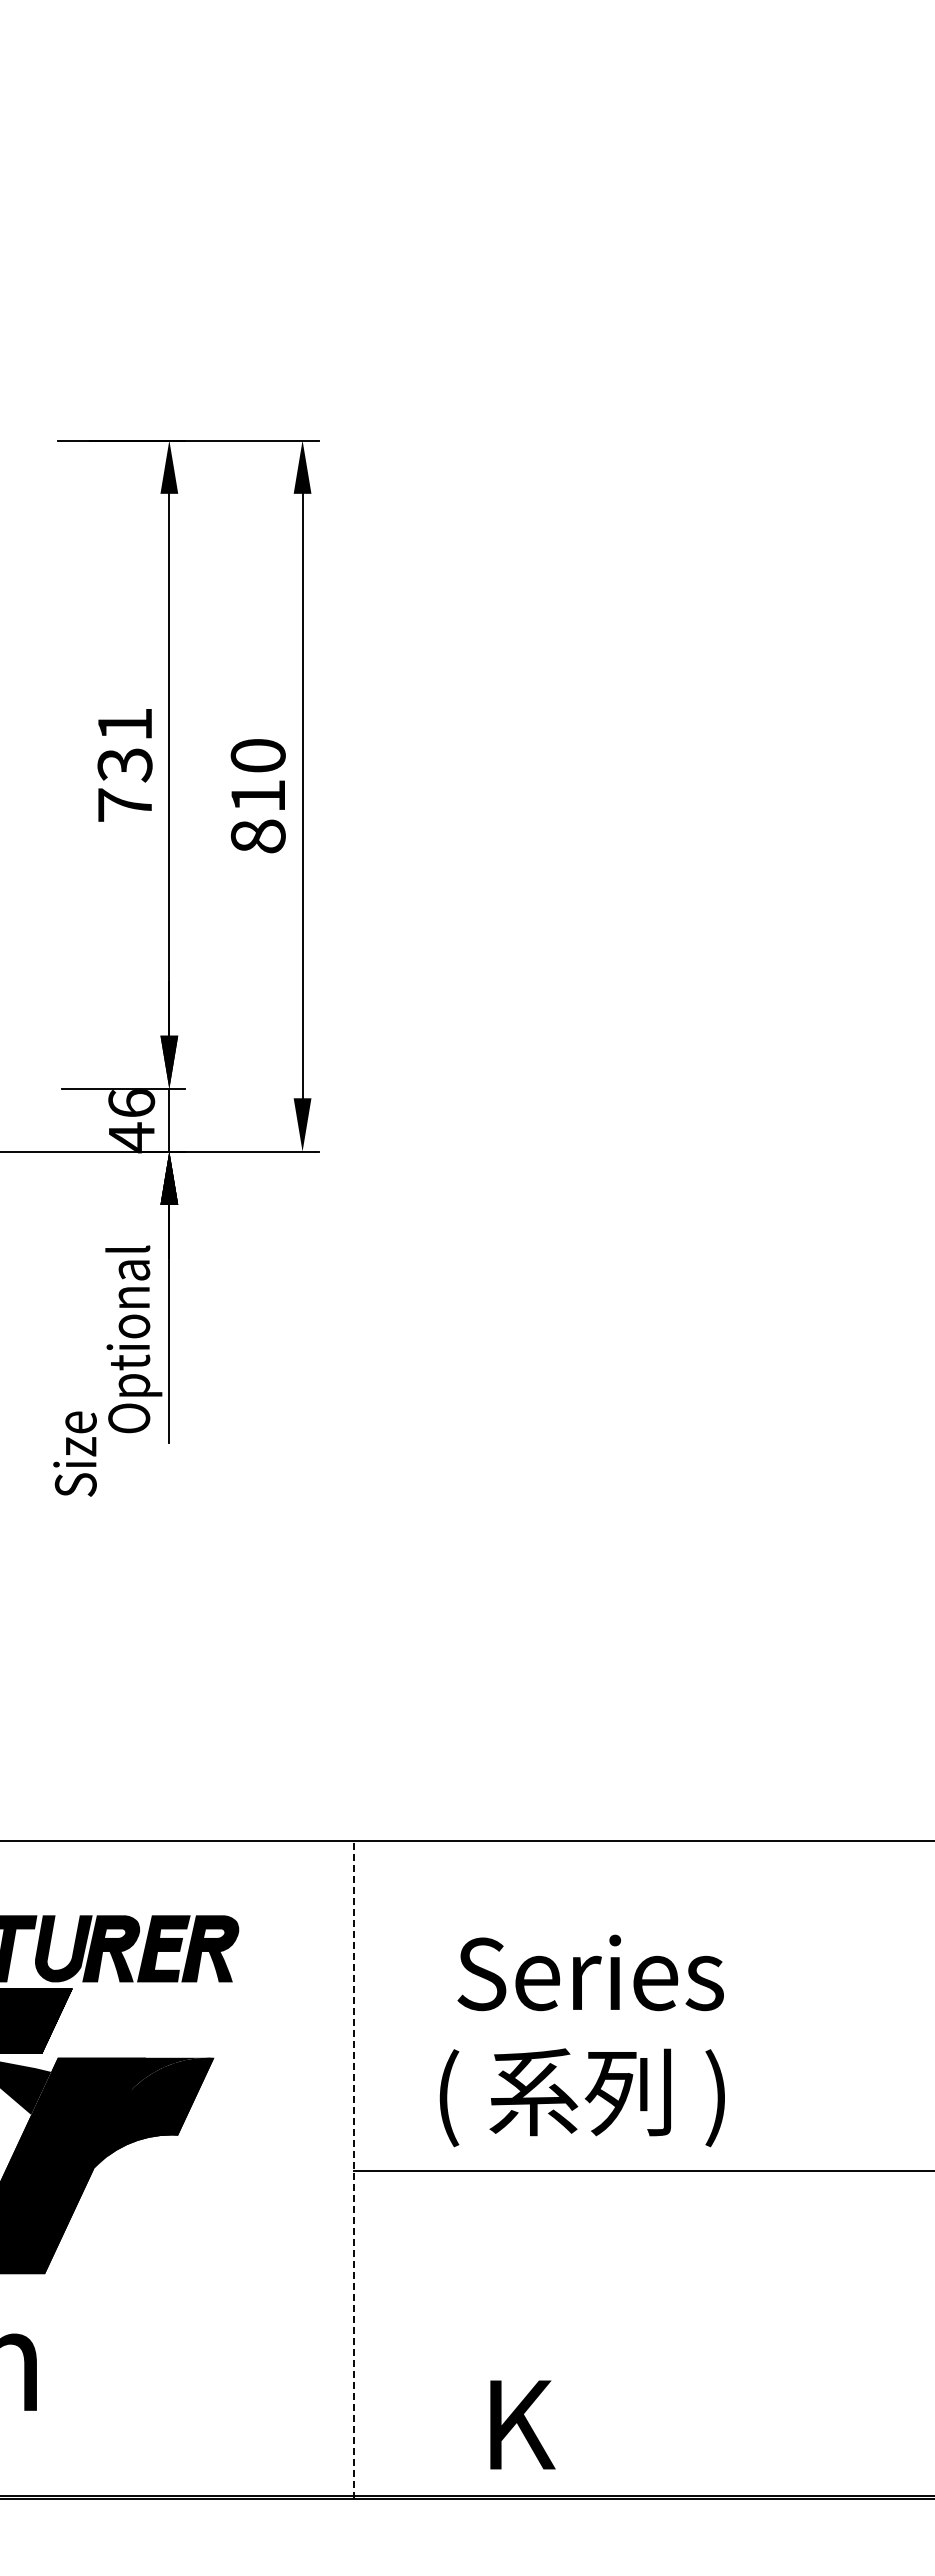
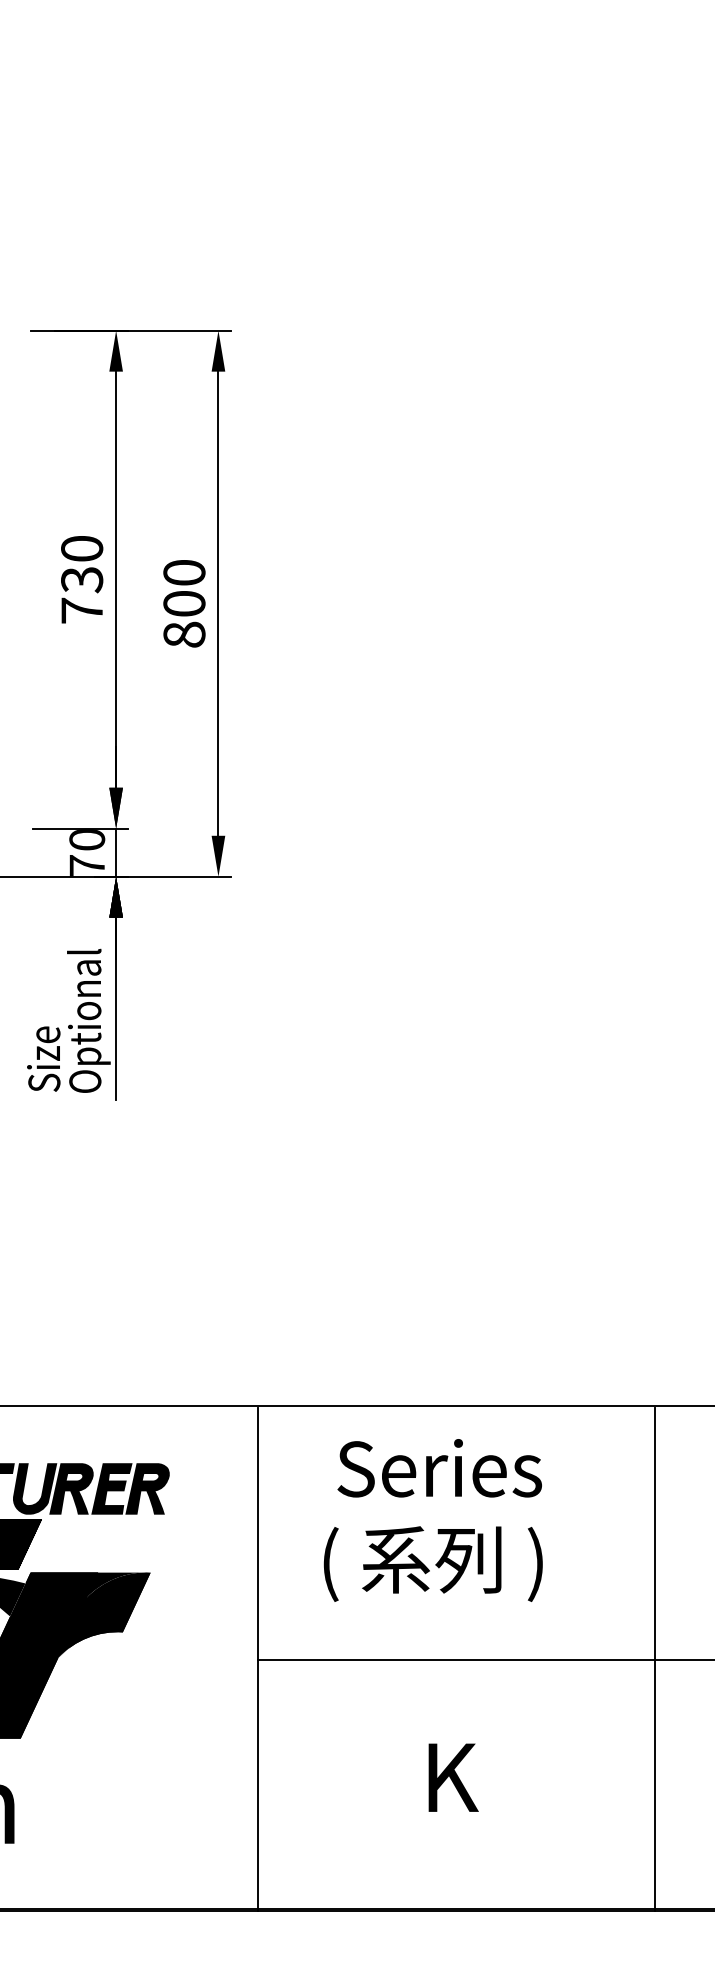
text: (124, 723) -> (81, 548), 731 -> 730
text: (257, 795) -> (183, 603), 810 -> 800
text: (131, 1121) -> (87, 853), 46 -> 70
text: (74, 1453) -> (43, 1058), moved
text: (581, 2040) -> (432, 1520), moved
line: (871, 2170) -> (655, 1659), added
line: (354, 2171) -> (258, 1659), dashed -> solid
text: (522, 2424) -> (453, 1777), moved

